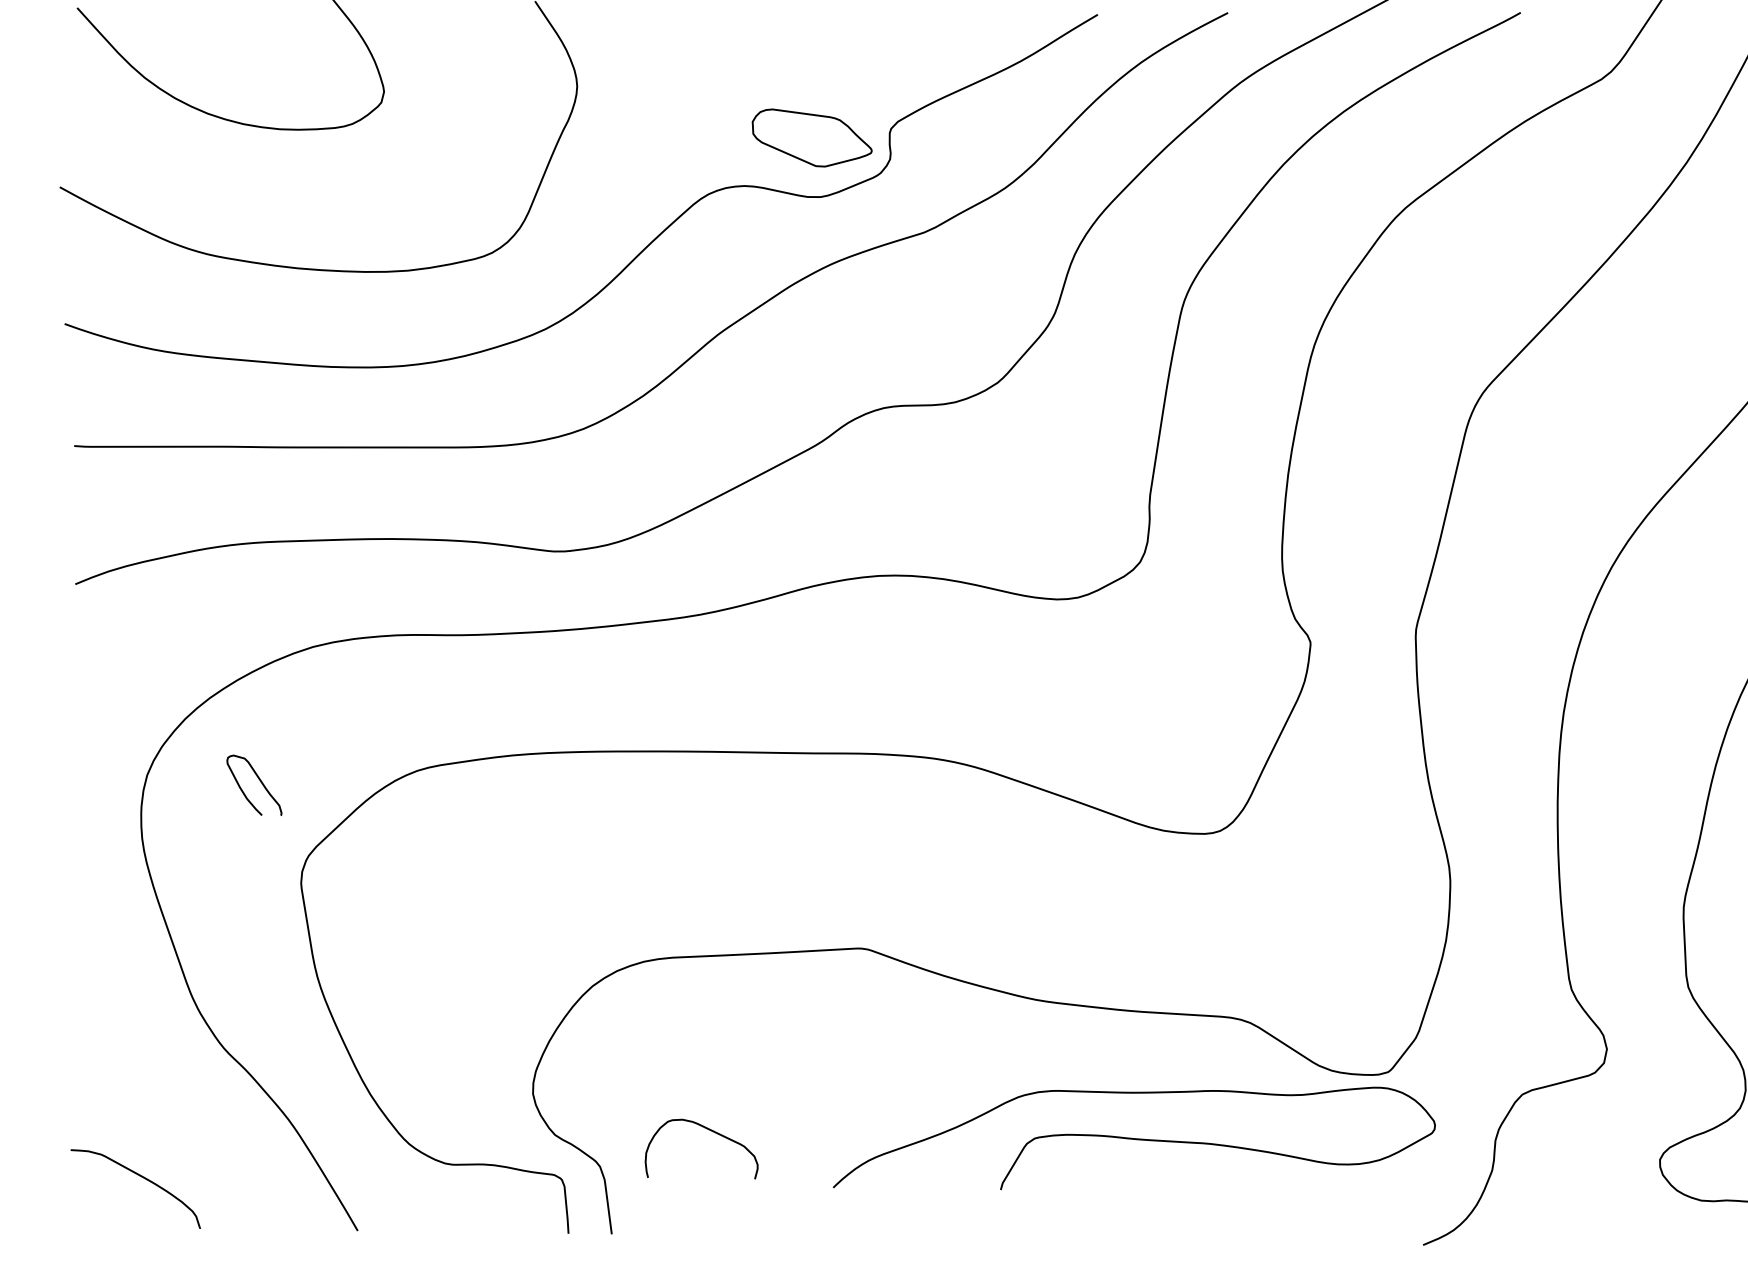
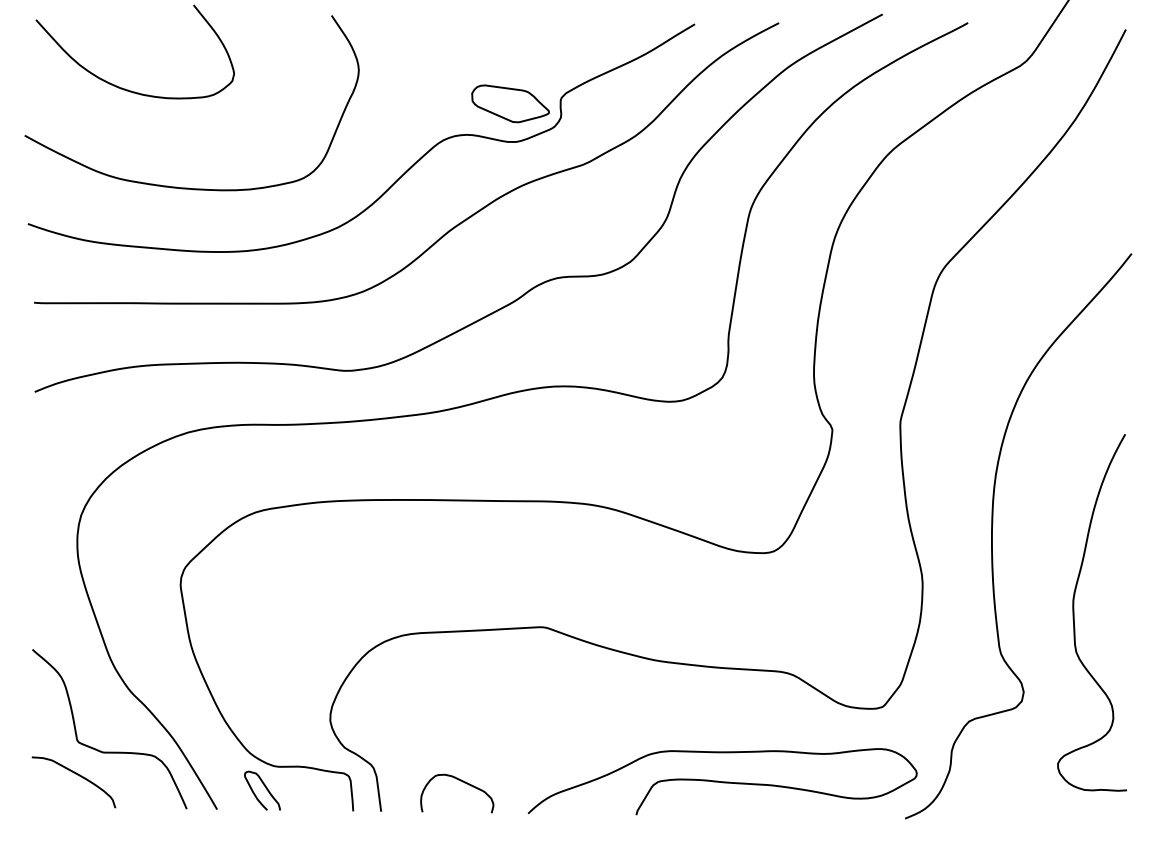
curve: (259, 781) -> (265, 788), moved
curve: (709, 1131) -> (462, 782), moved
curve: (1134, 1137) -> (722, 781), moved
curve: (191, 1141) -> (109, 751), added

